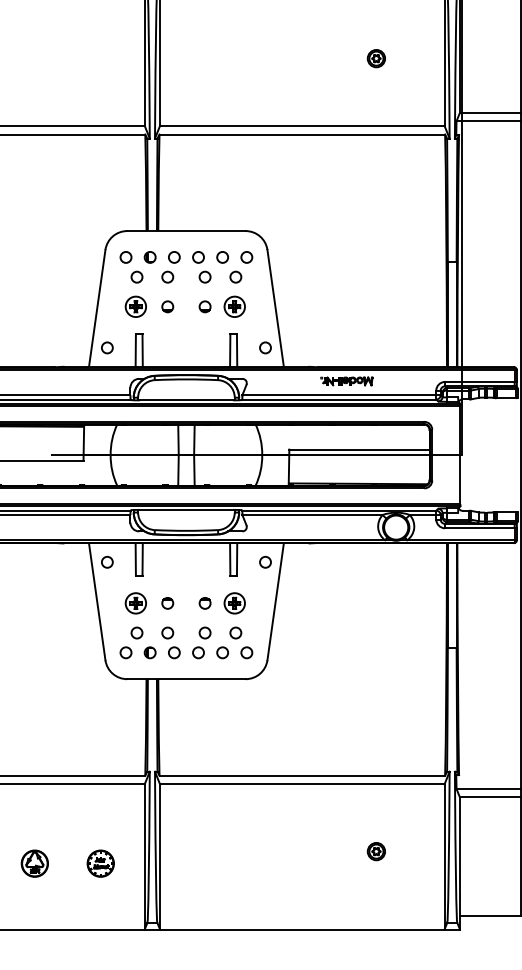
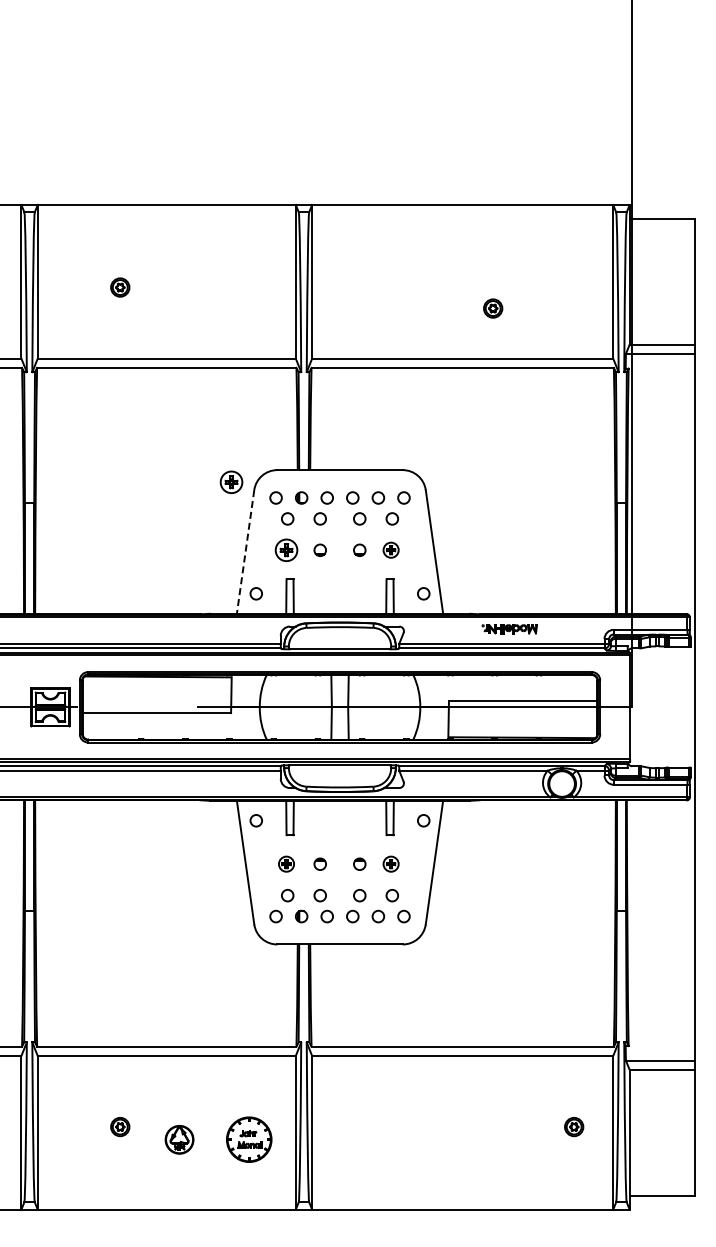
part: (376, 58) -> (493, 308), moved
part: (83, 241) -> (231, 481), added
part: (234, 306) -> (390, 549), size x0.7
line: (97, 308) -> (245, 552), solid -> dashed
part: (135, 602) -> (286, 863), size x0.7
part: (234, 602) -> (390, 863), size x0.7
part: (376, 852) -> (574, 1127), moved
part: (100, 863) -> (249, 1139), size x1.6

